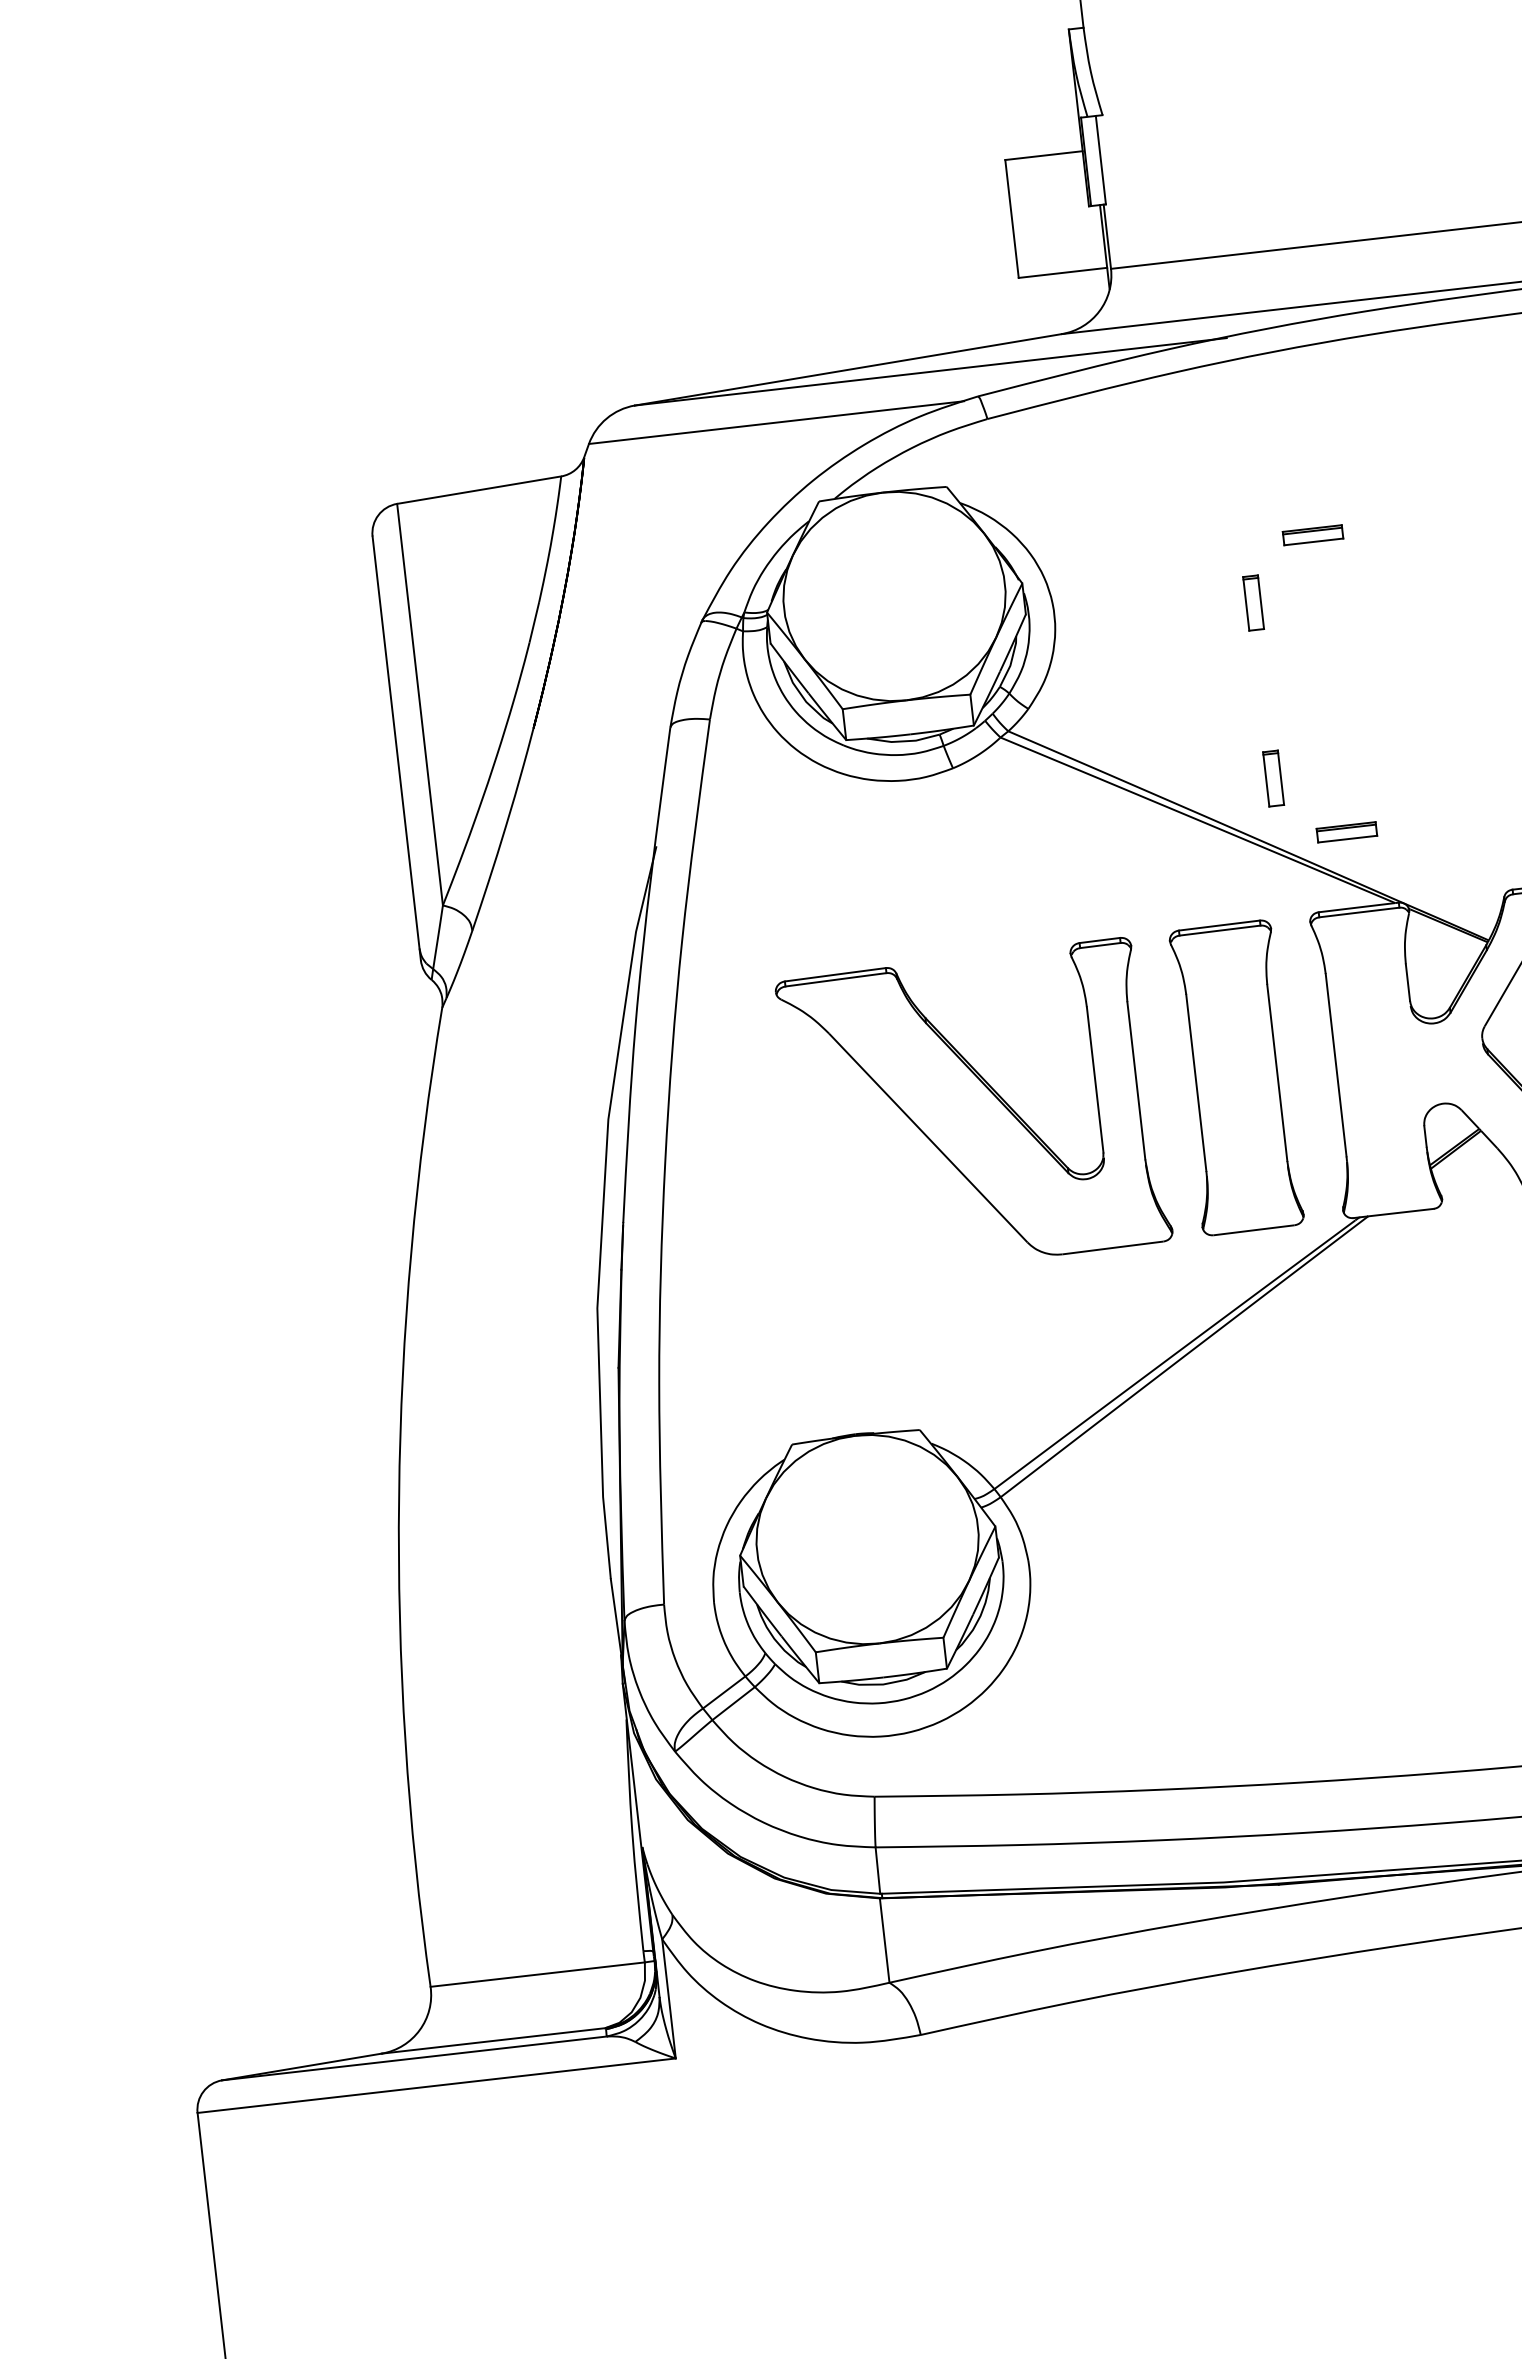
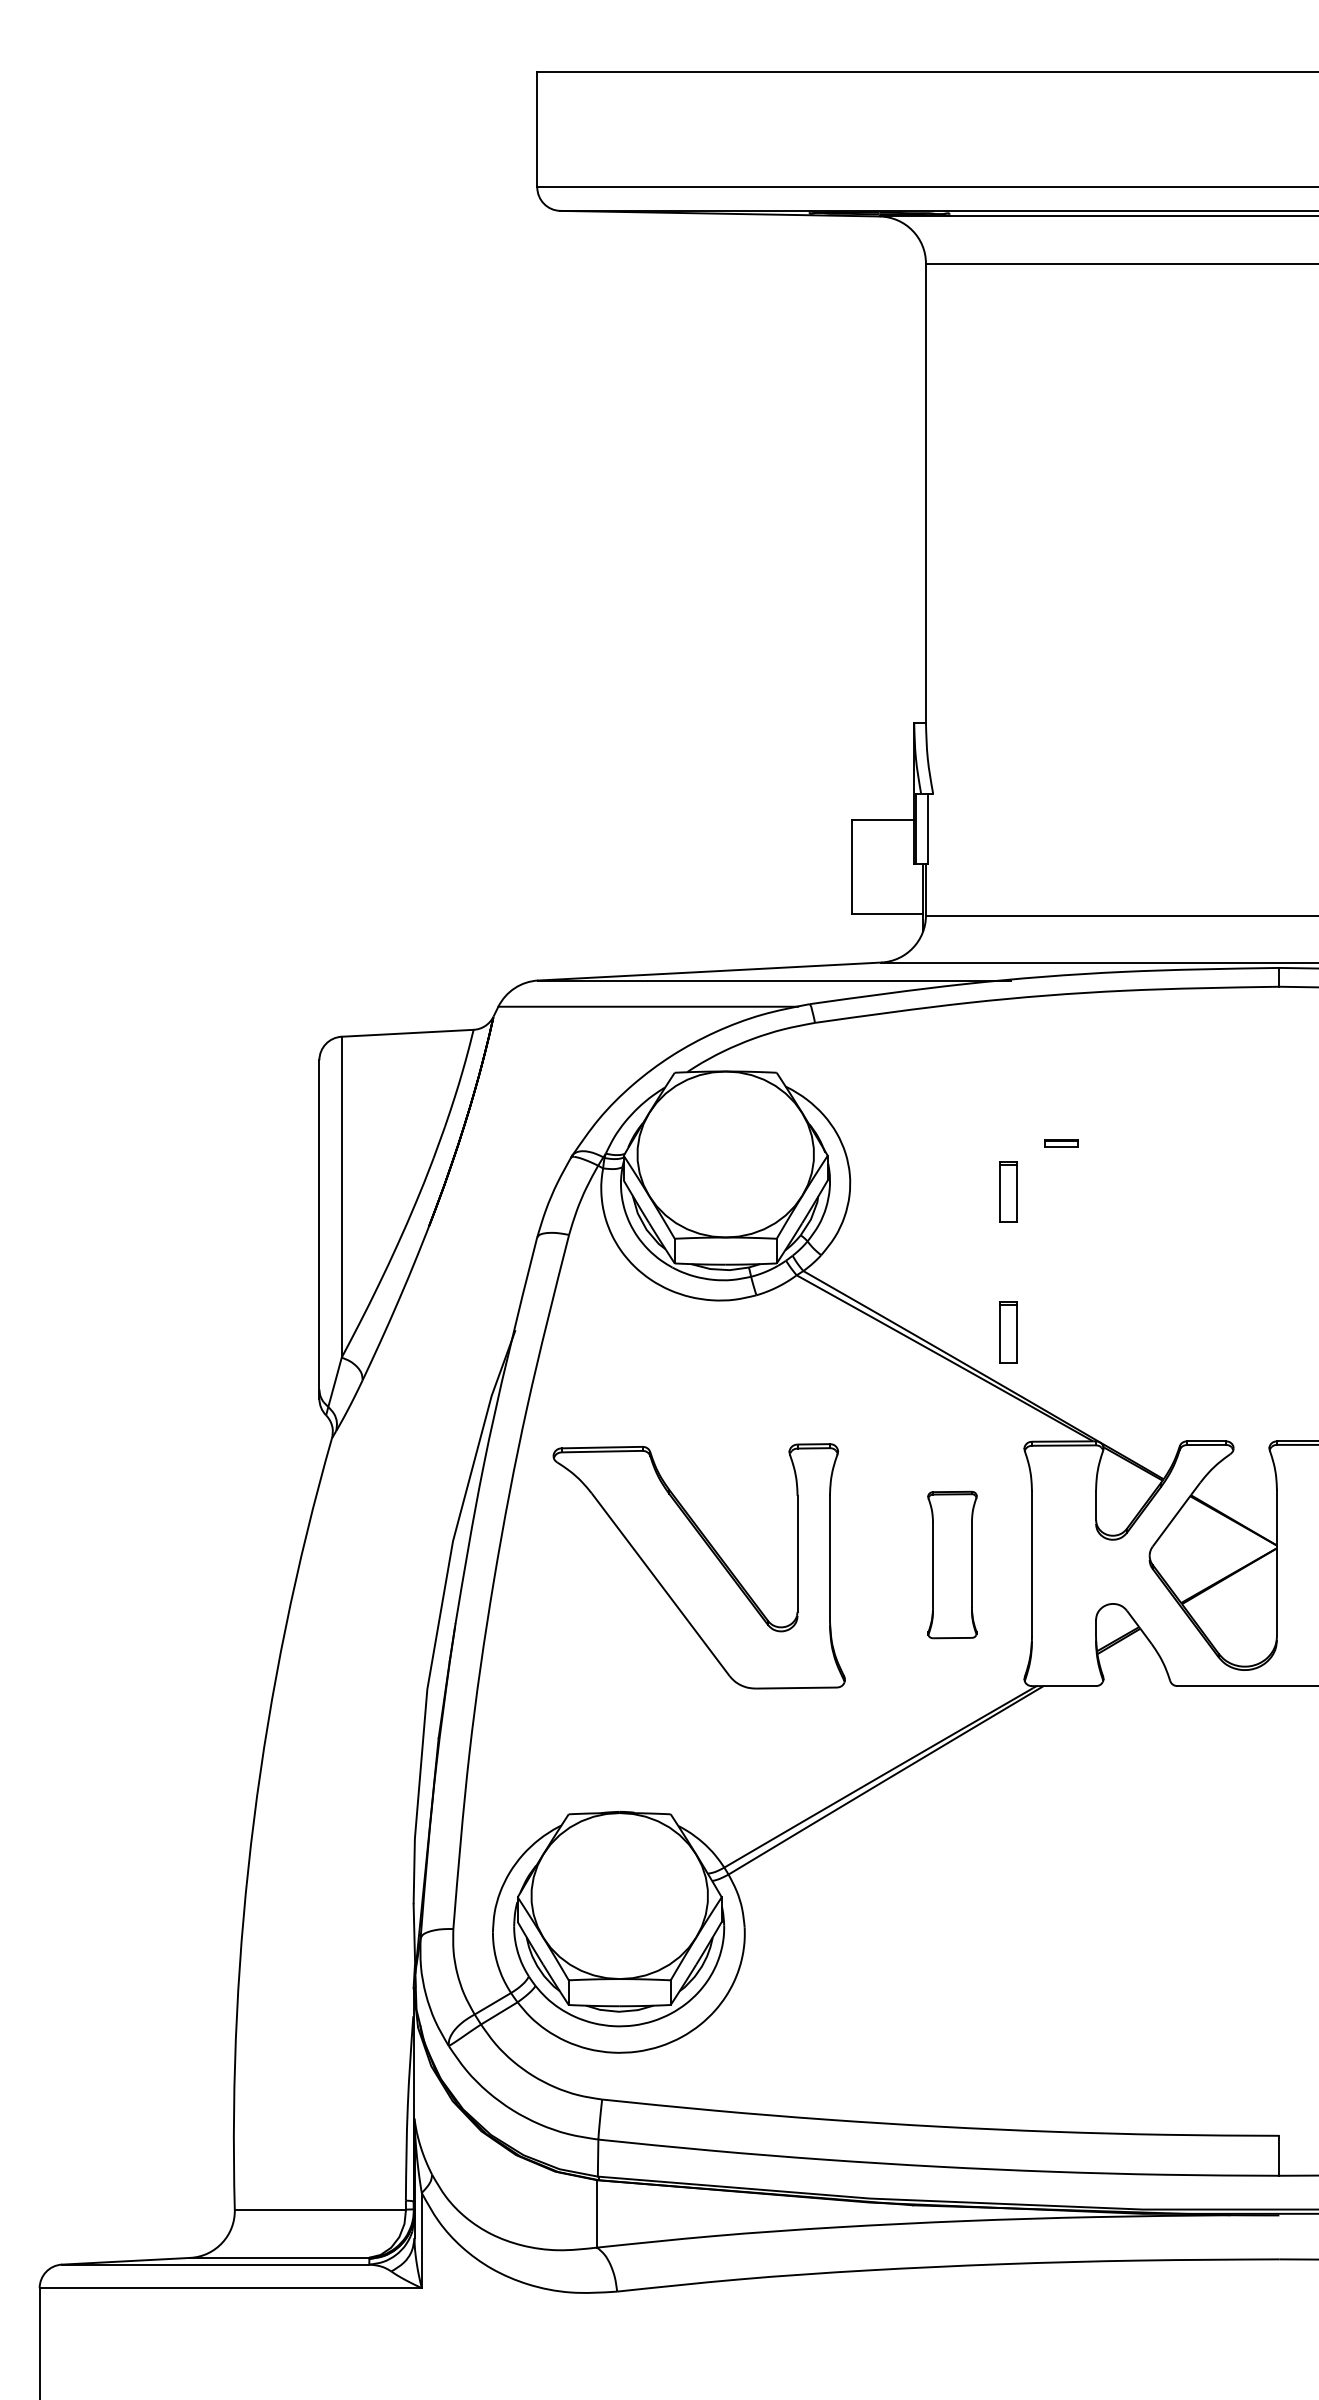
part: (1313, 534) -> (1061, 1143), size x0.7
part: (1253, 602) -> (1008, 1191), size x1.4
part: (1273, 778) -> (1008, 1332), size x1.4
part: (1347, 832) -> (1061, 1381), removed
part: (1236, 1077) -> (952, 1564), size x0.6
part: (972, 1109) -> (698, 1566), moved

